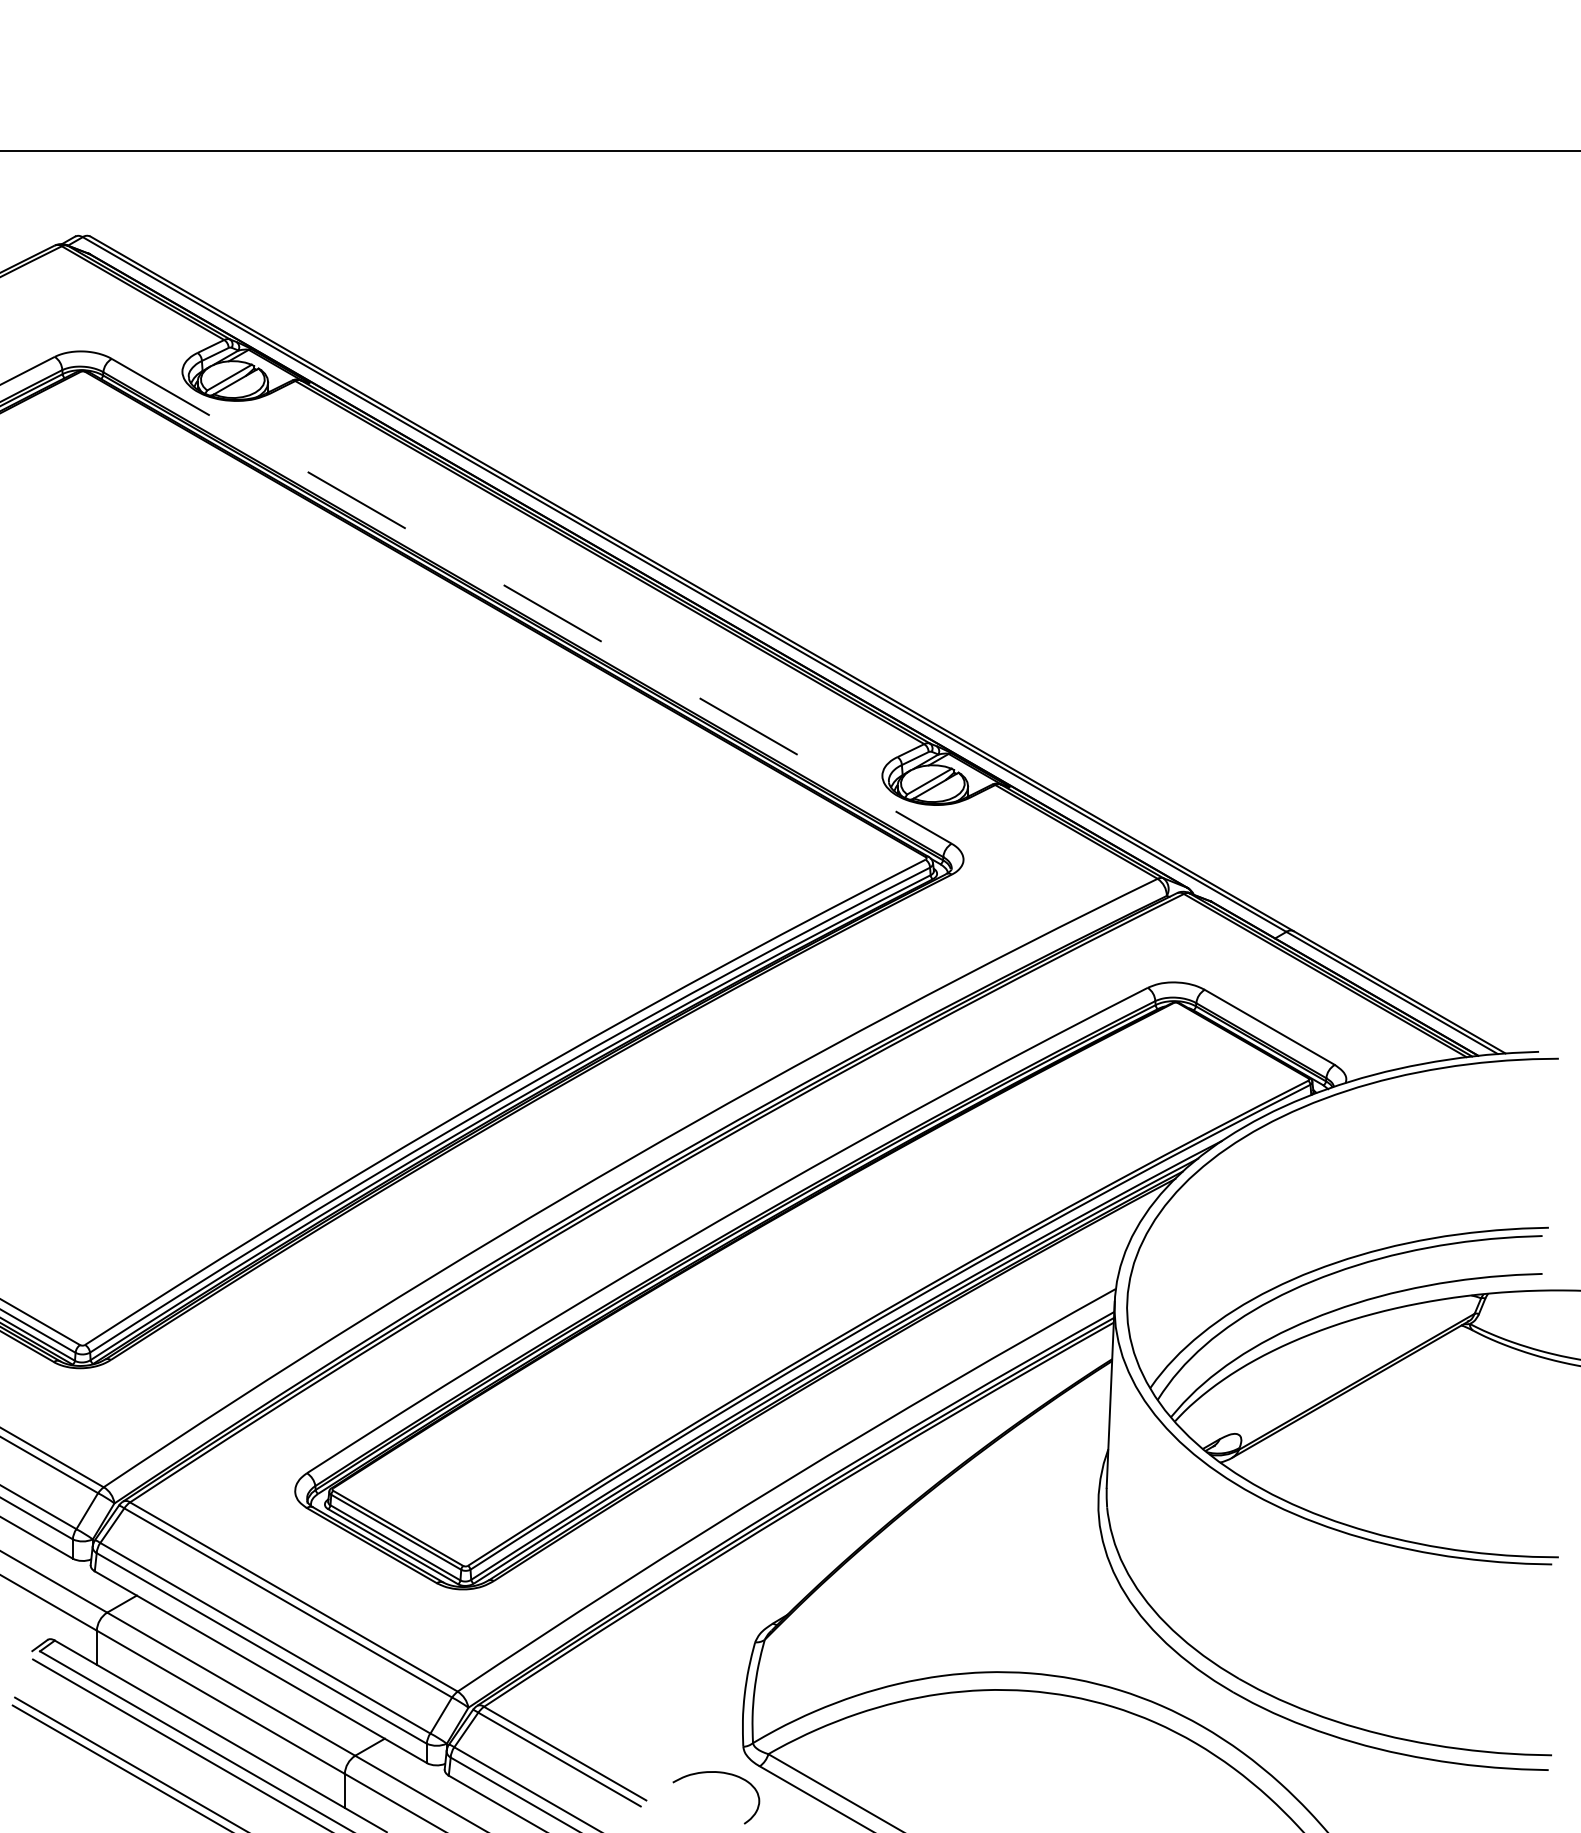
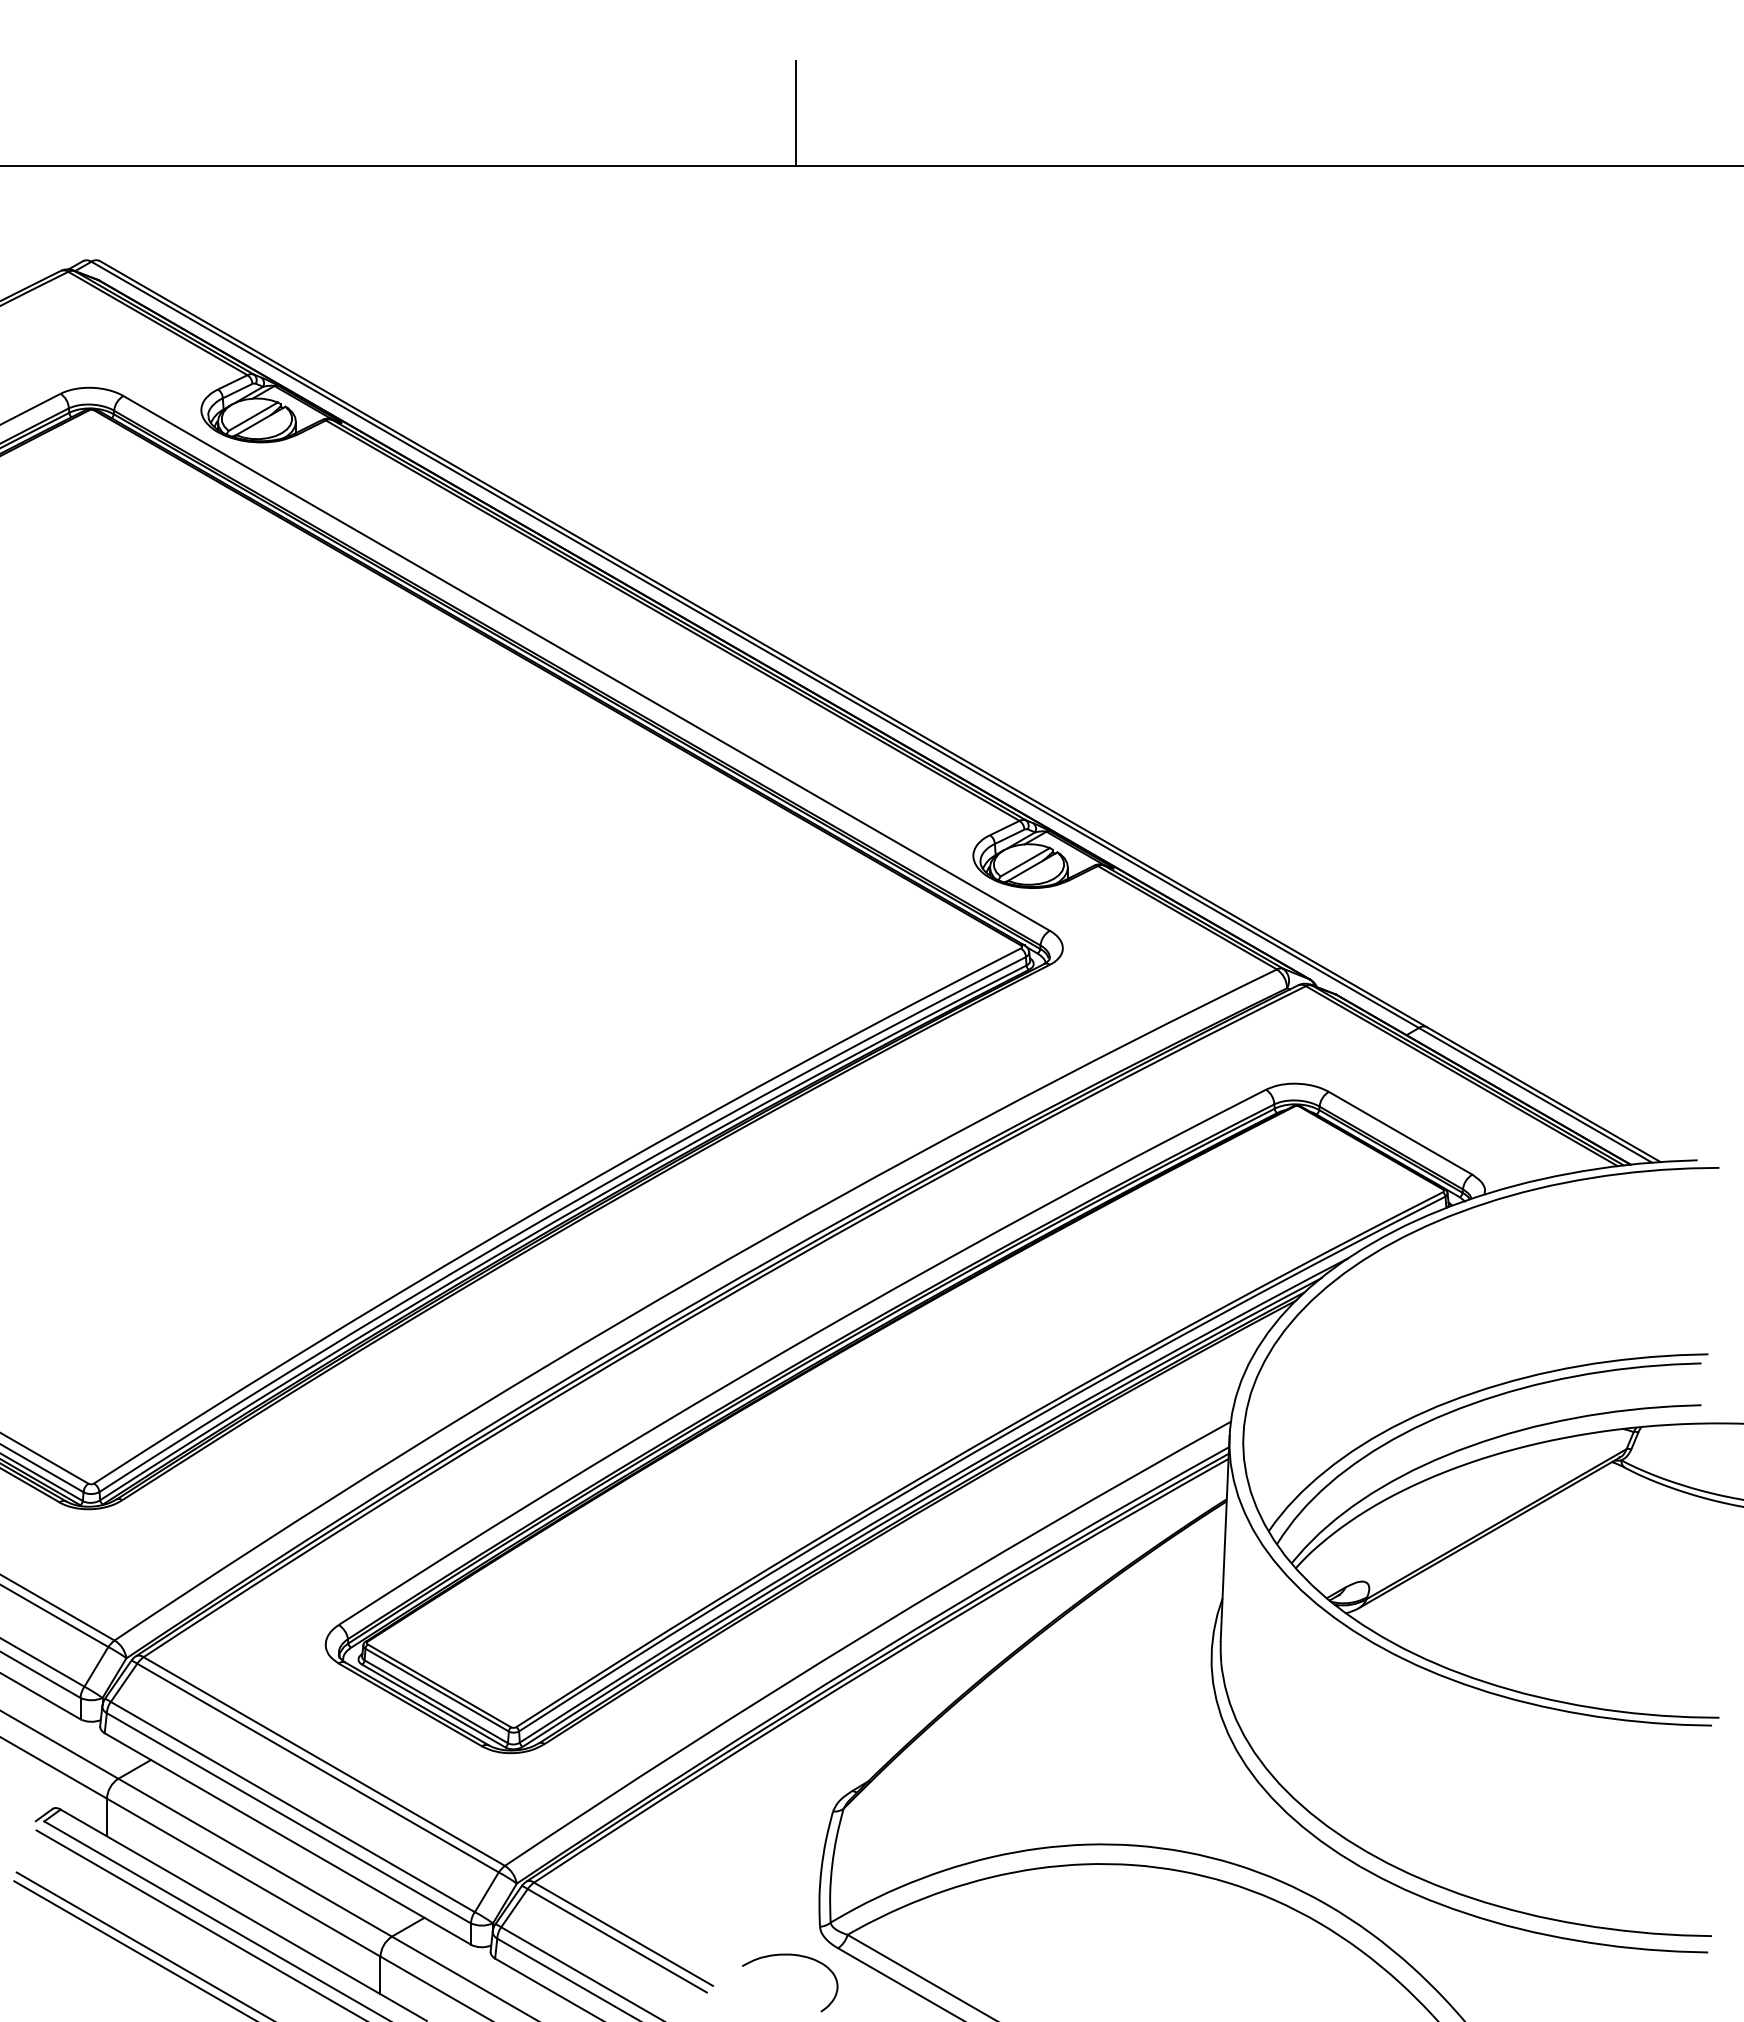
line: (721, 102) -> (795, 113), added
line: (531, 601) -> (586, 663), dashed -> solid

